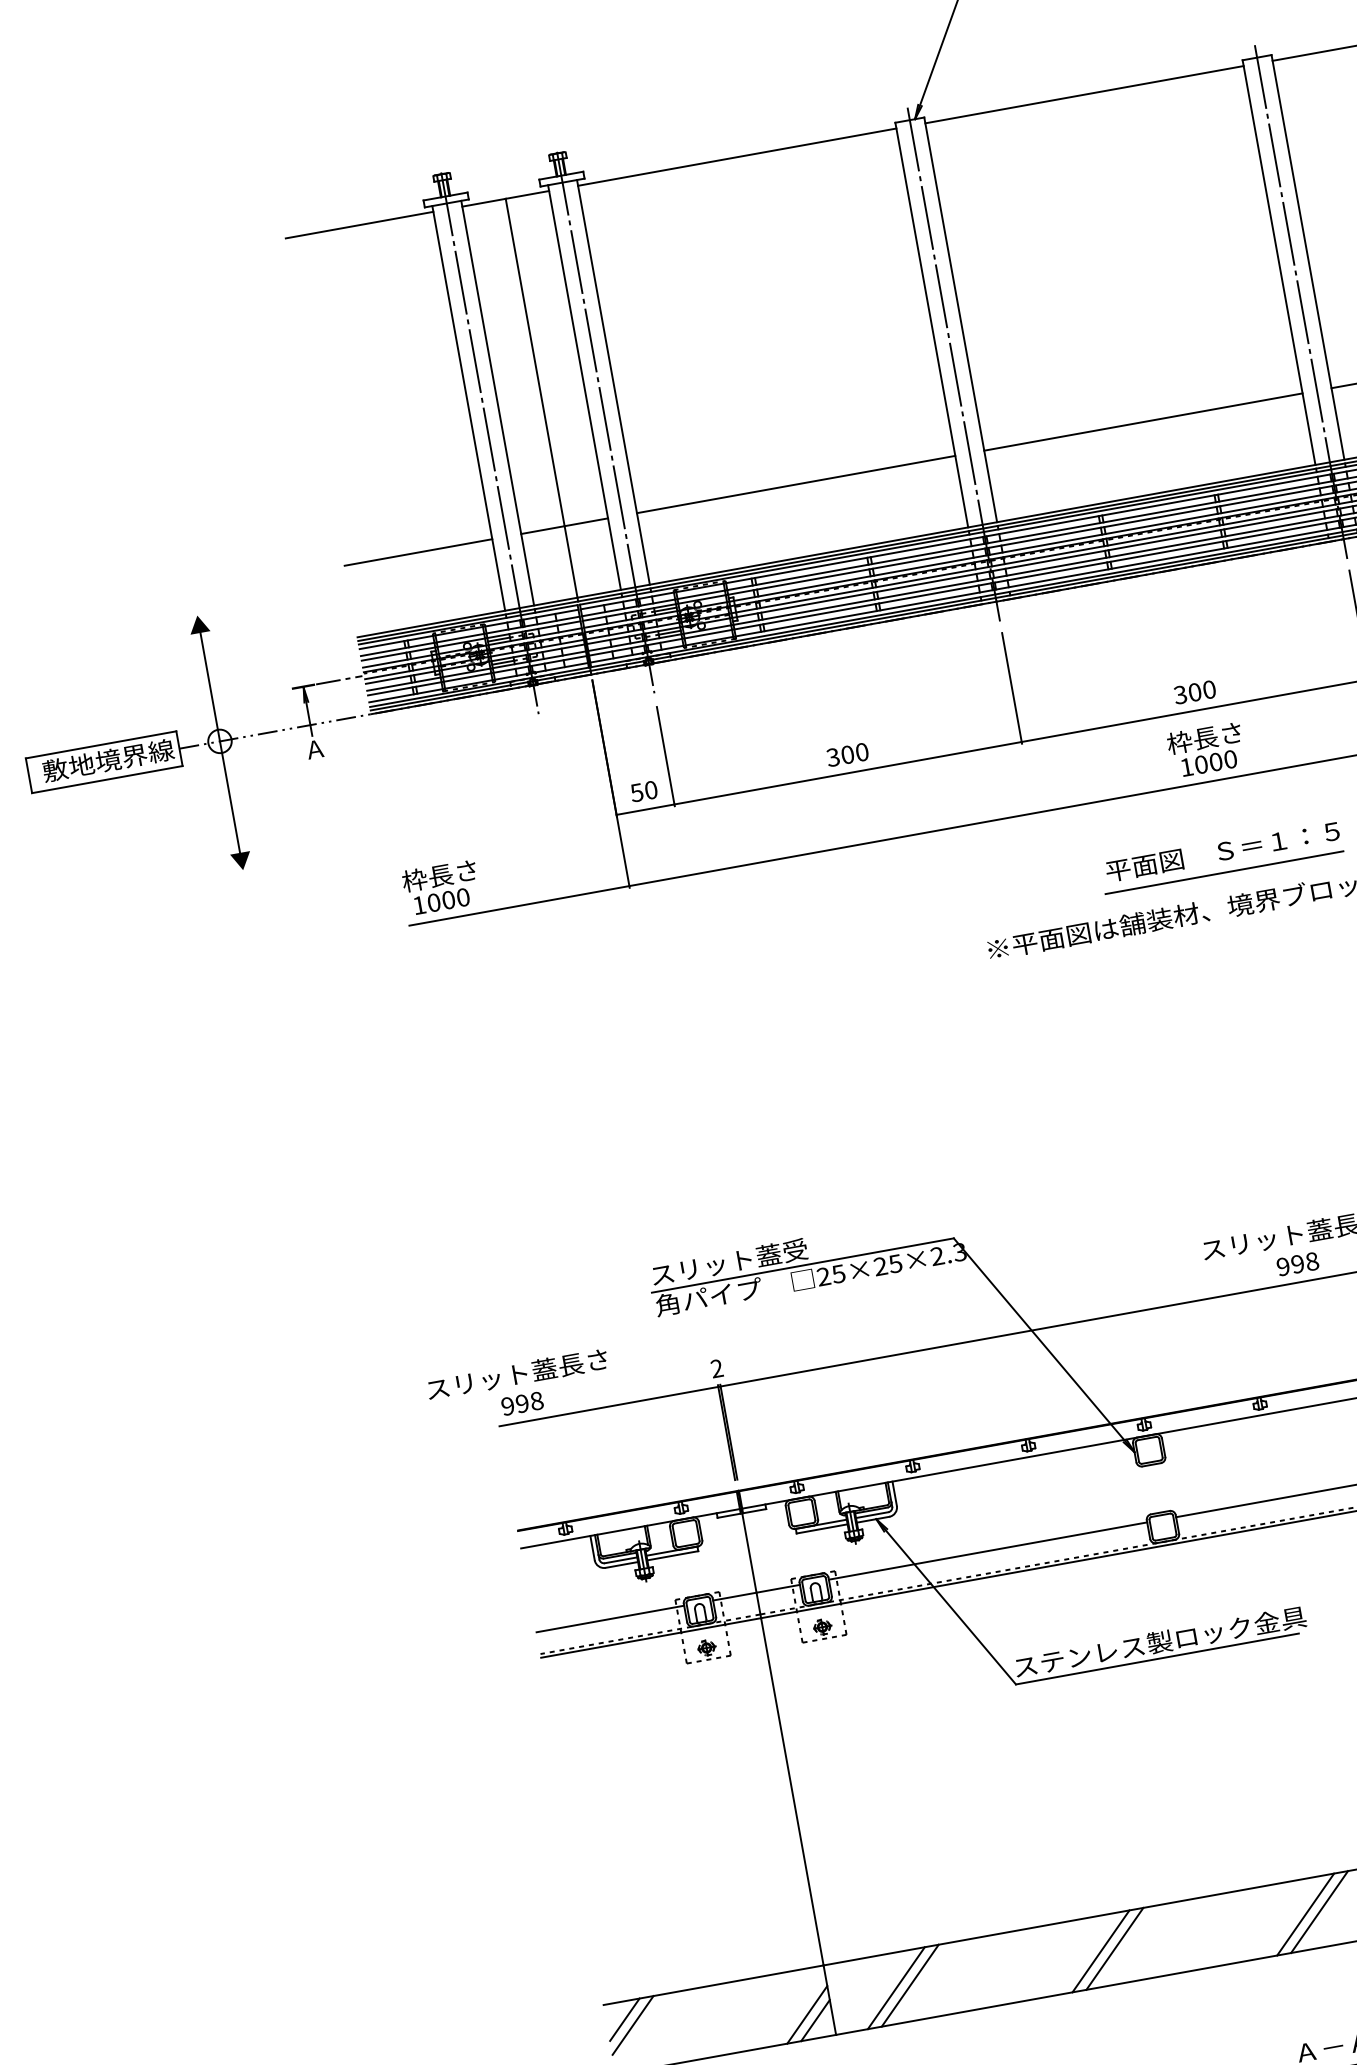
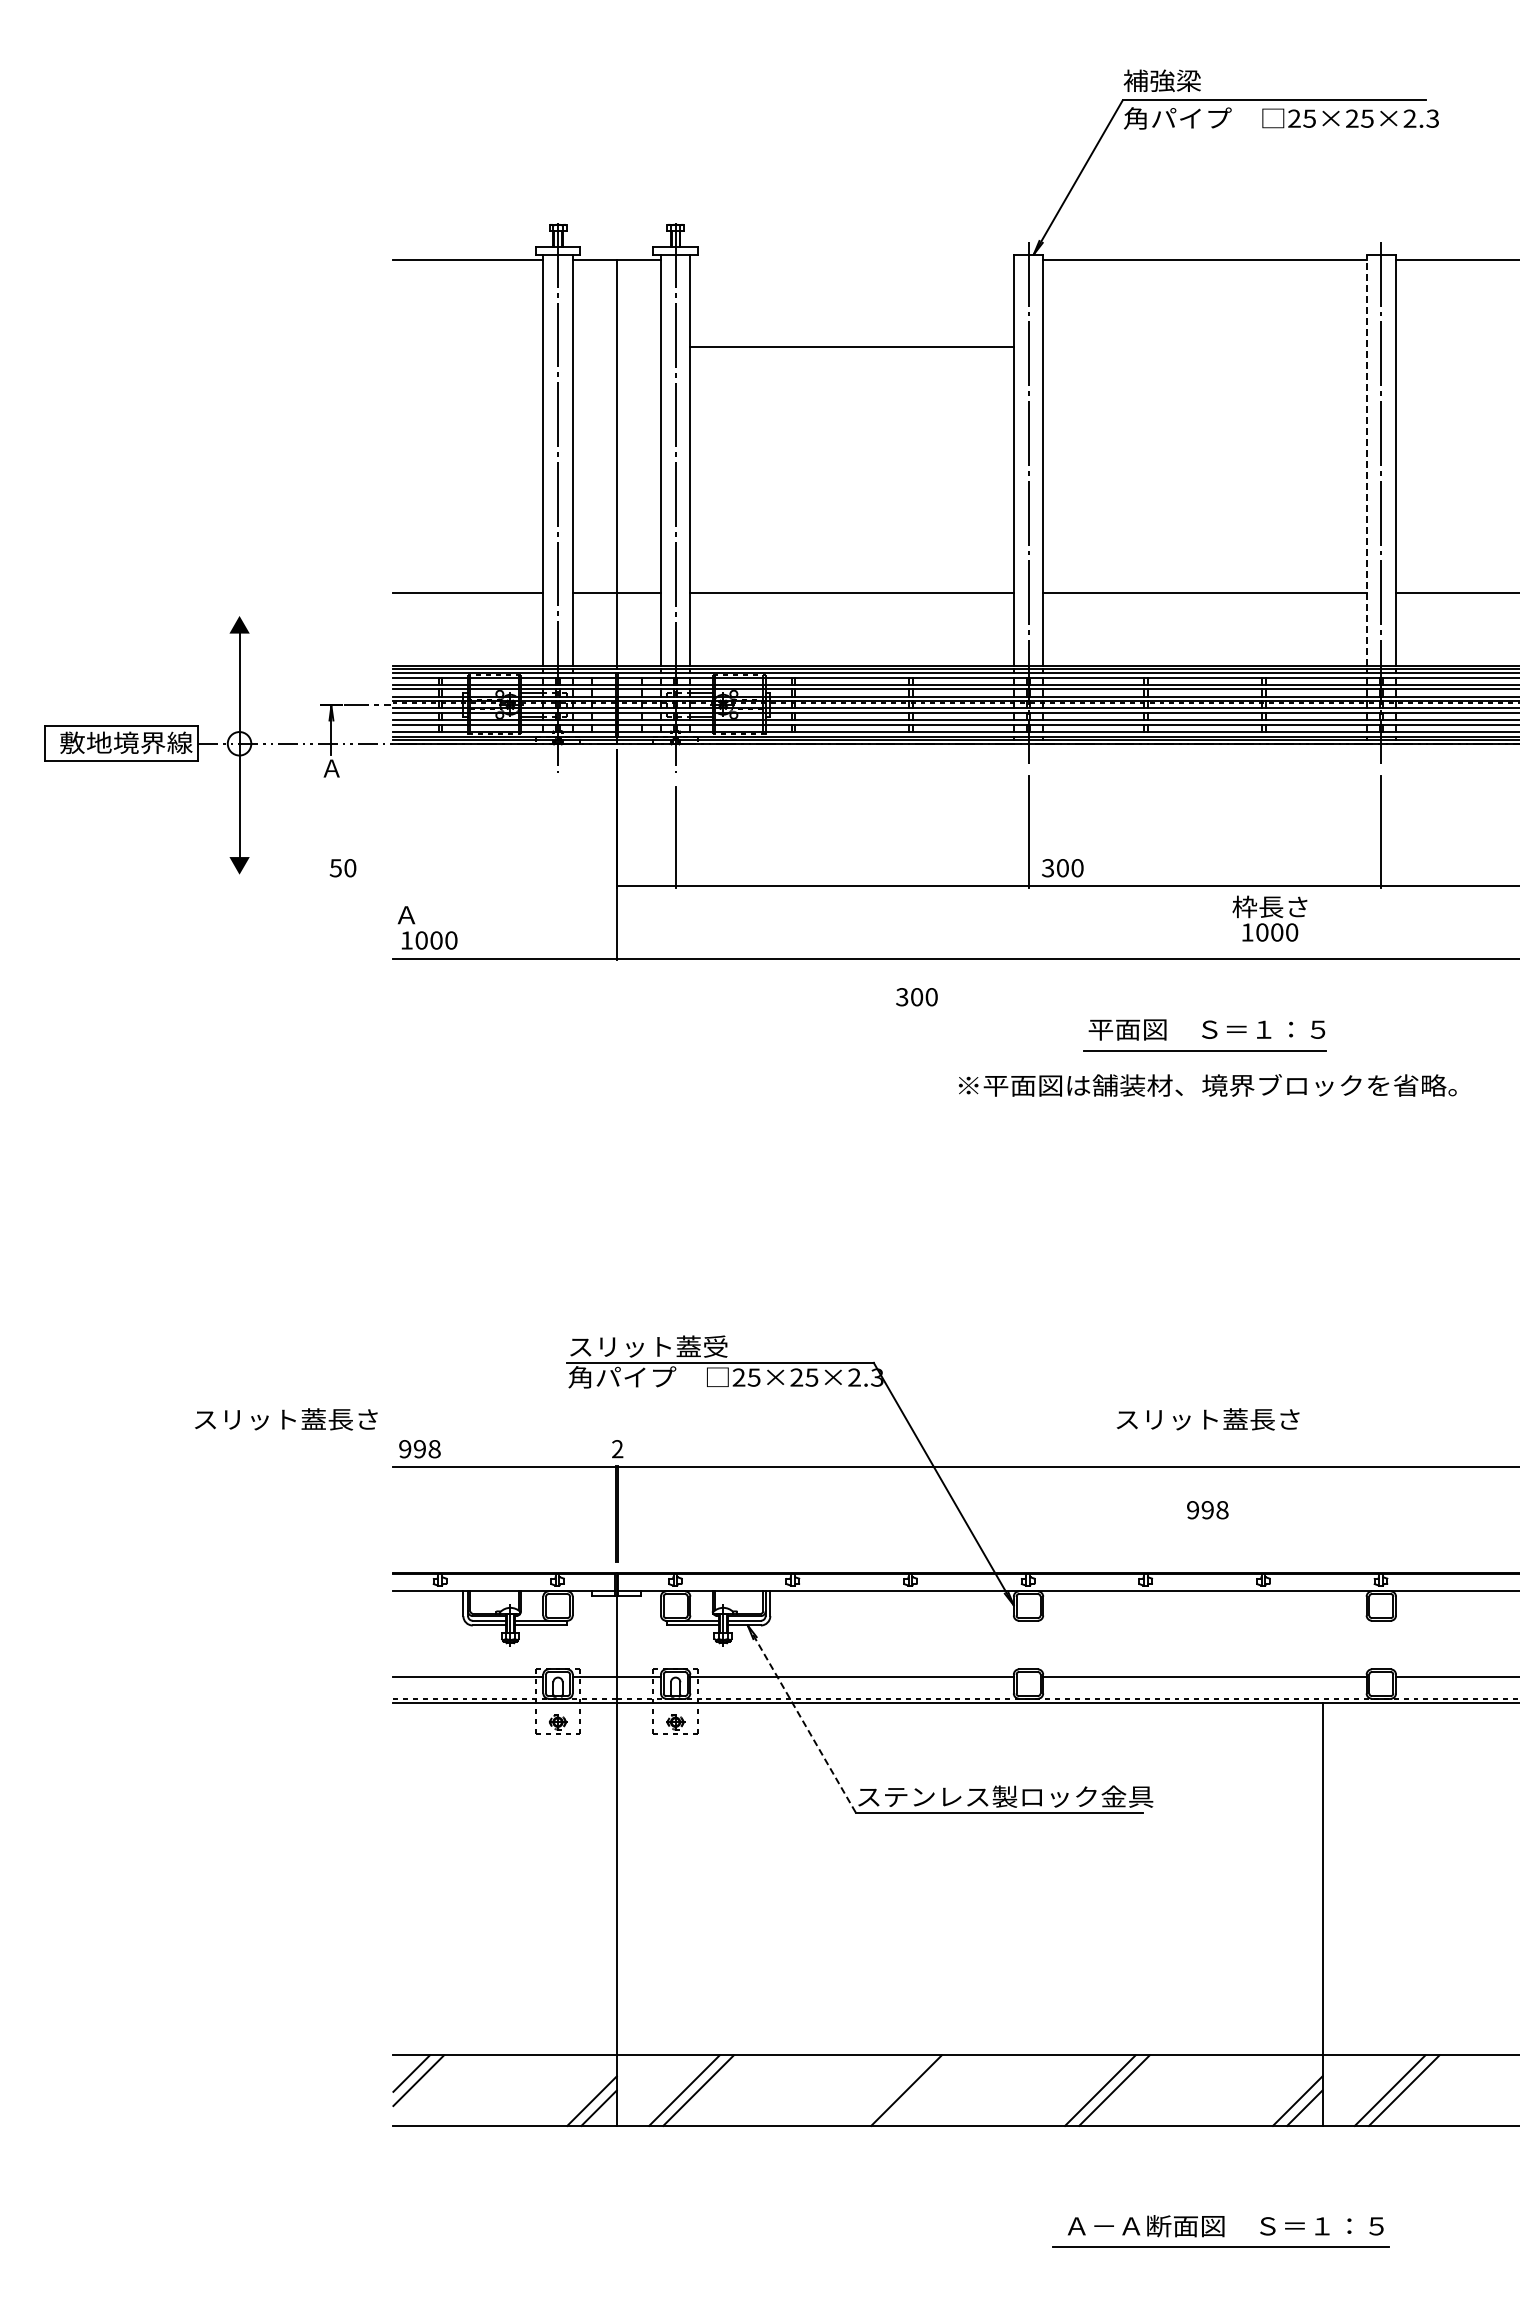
line: (736, 157) -> (851, 347), moved
line: (1278, 263) -> (1366, 460), solid -> dashed
text: (1194, 692) -> (1062, 868), moved
text: (1205, 749) -> (1269, 918), moved
text: (847, 755) -> (916, 997), moved
text: (643, 791) -> (342, 868), moved
text: (439, 875) -> (431, 914), 枠長さ -> Ａ
text: (1297, 1264) -> (1207, 1510), moved
text: (517, 1374) -> (286, 1419), moved
line: (946, 1602) -> (802, 1719), solid -> dashed
line: (1101, 1951) -> (892, 2090), removed

